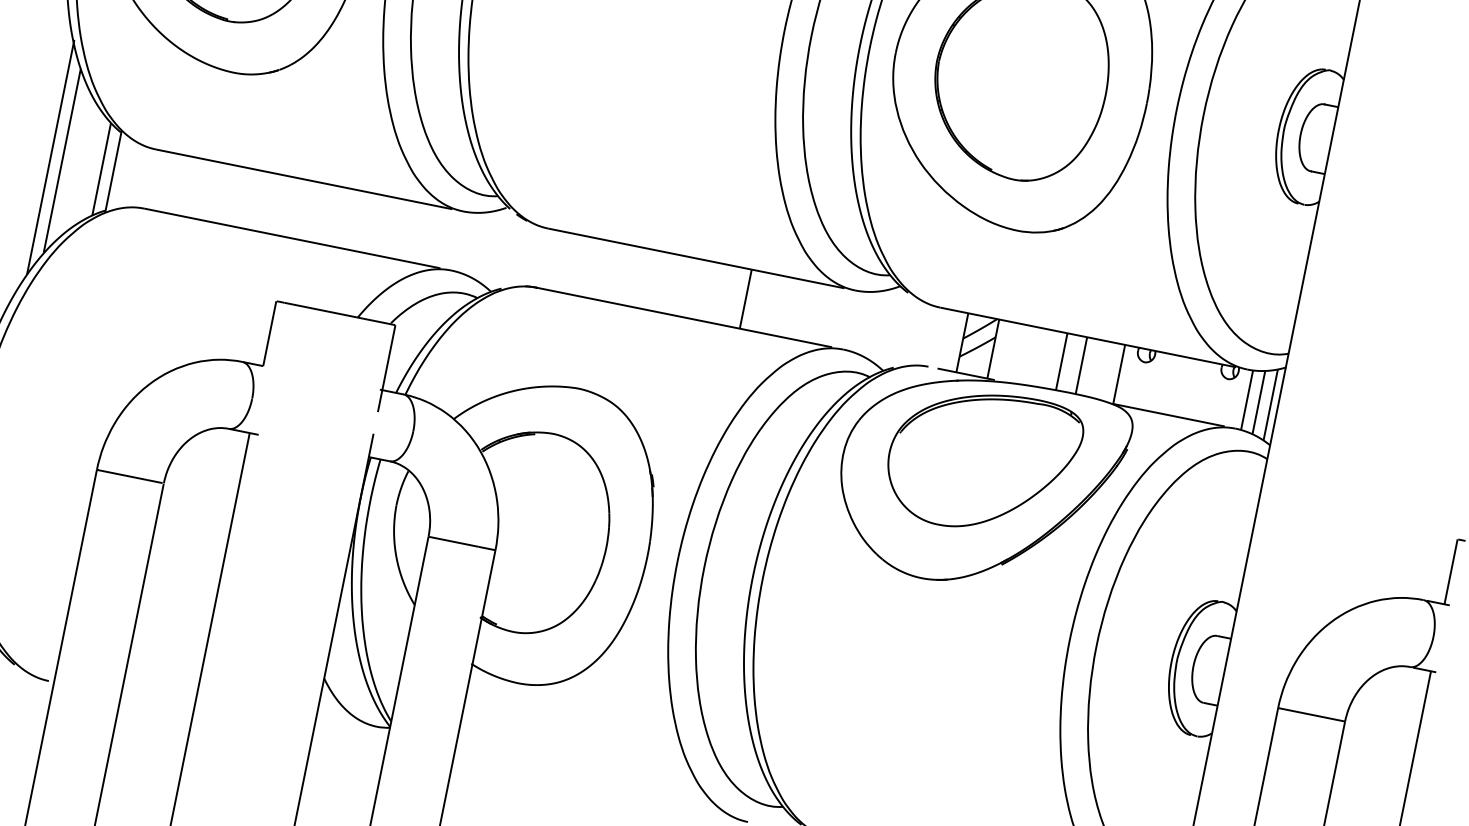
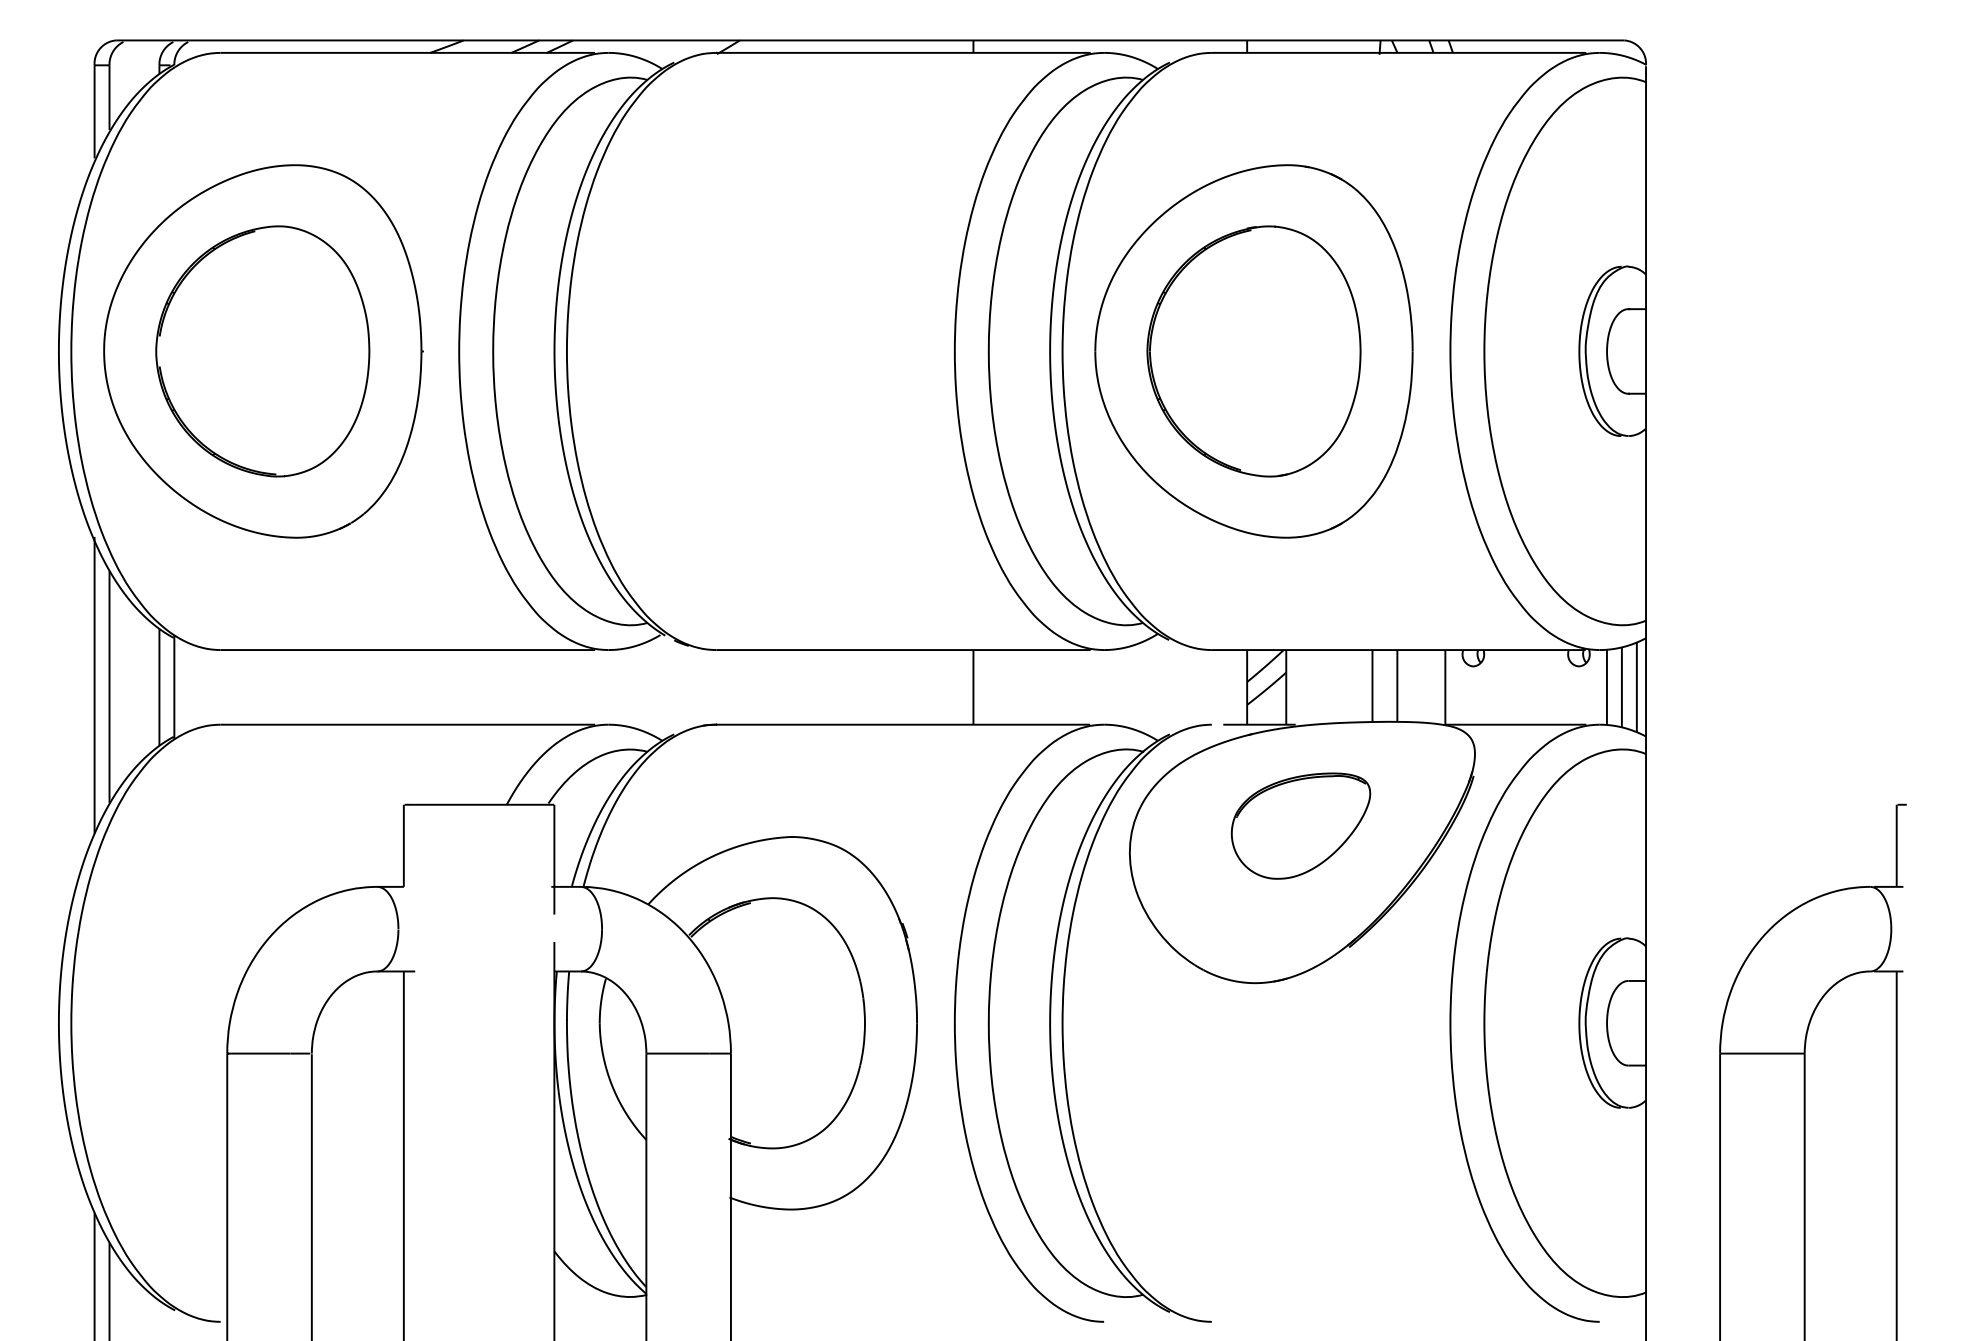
part: (982, 460) -> (1300, 825), size x0.6

